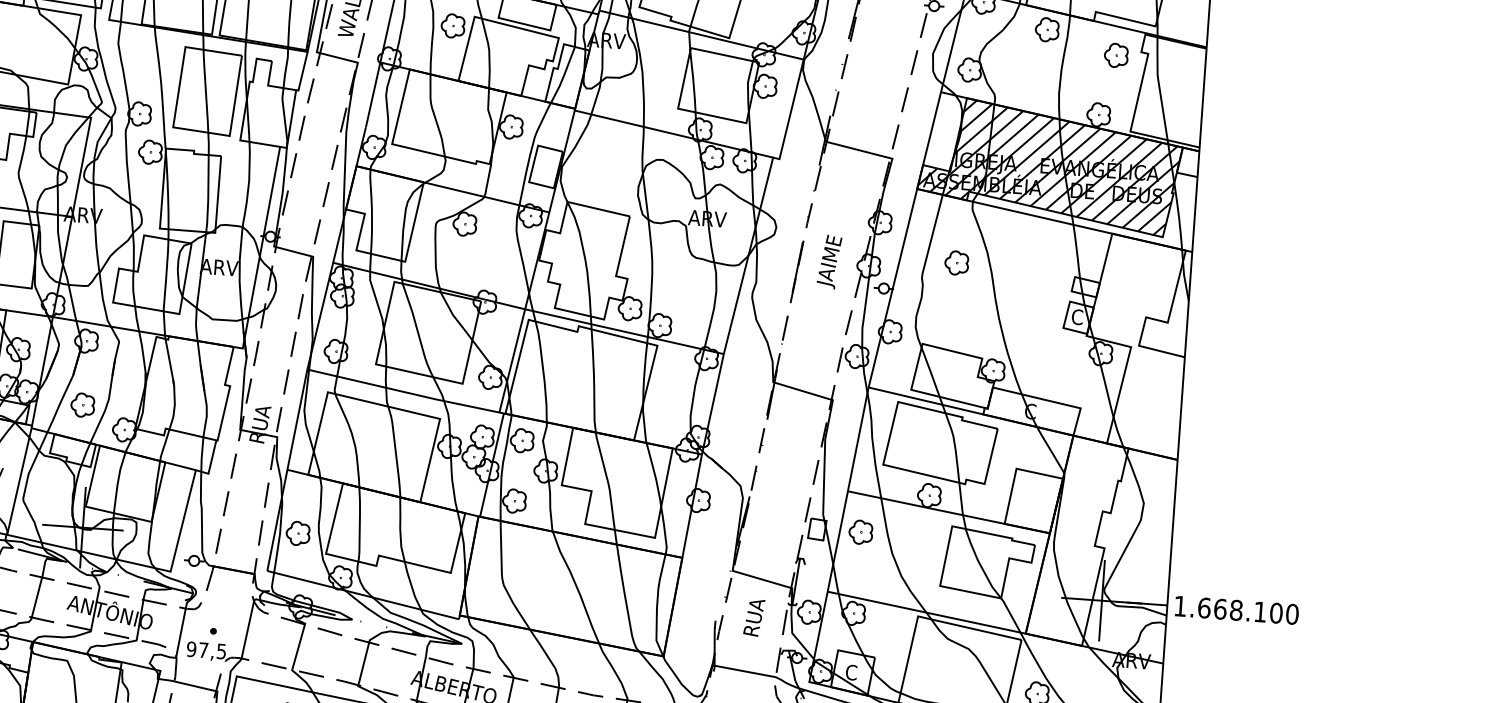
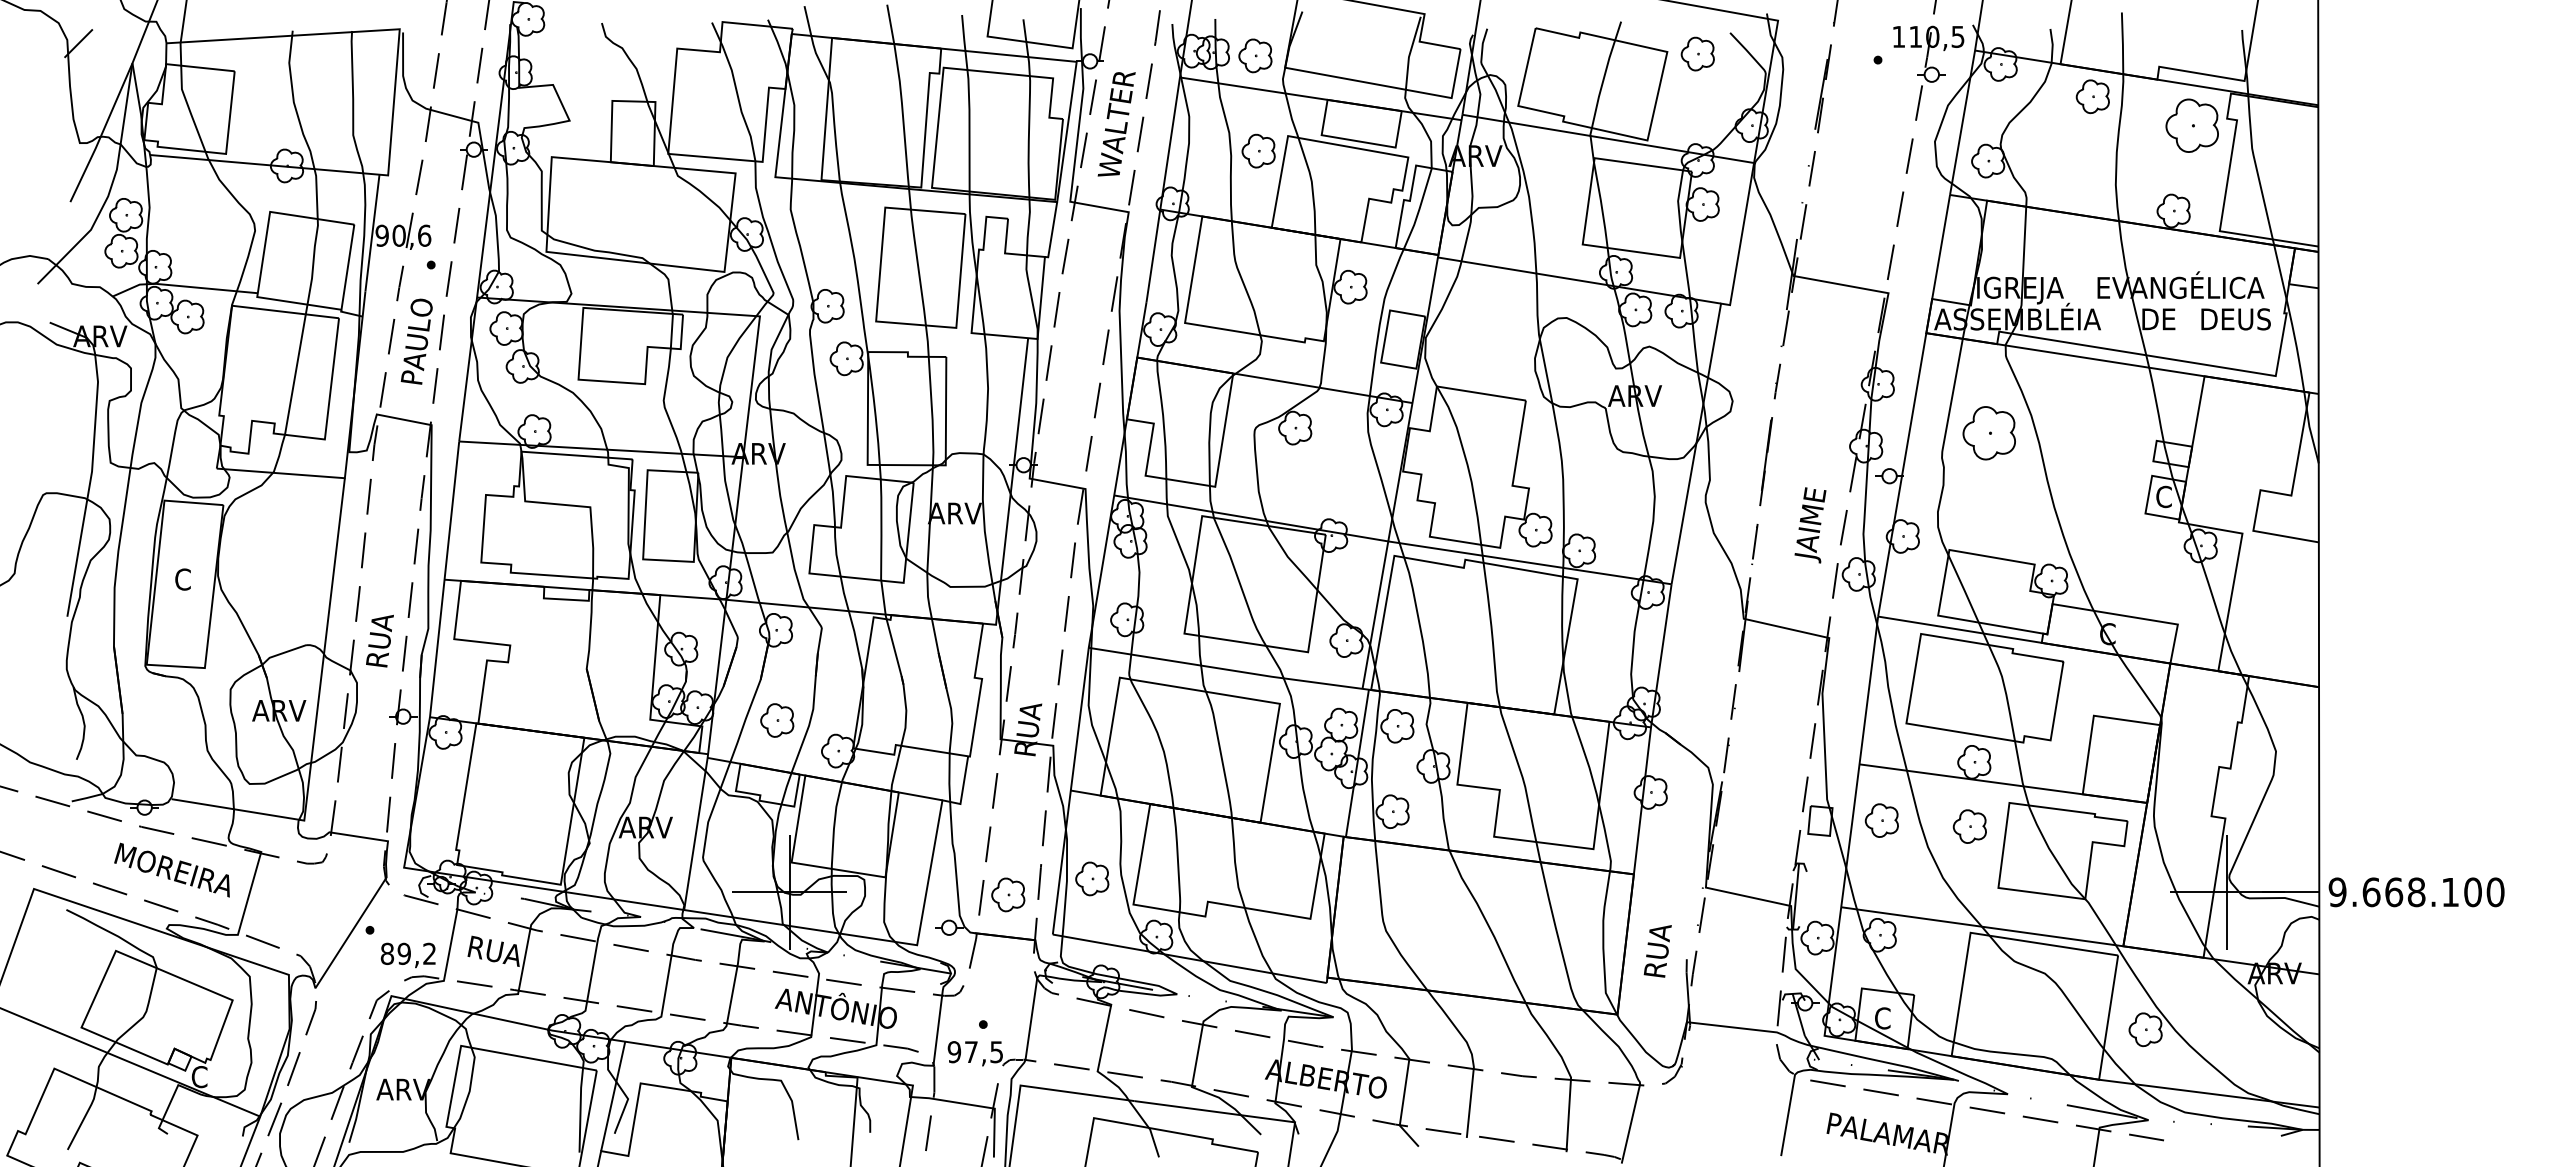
part: (1116, 55) -> (2192, 125), size x1.6
hatch: (1049, 165) -> (2109, 287), removed
text: (829, 262) -> (1810, 525), moved
part: (956, 262) -> (1989, 432), size x1.6
part: (237, 540) -> (1008, 894), added
part: (922, 540) -> (1969, 826), added
text: (1180, 606) -> (2337, 892), 1.668.100 -> 9.668.100
text: (754, 617) -> (1657, 951), moved

